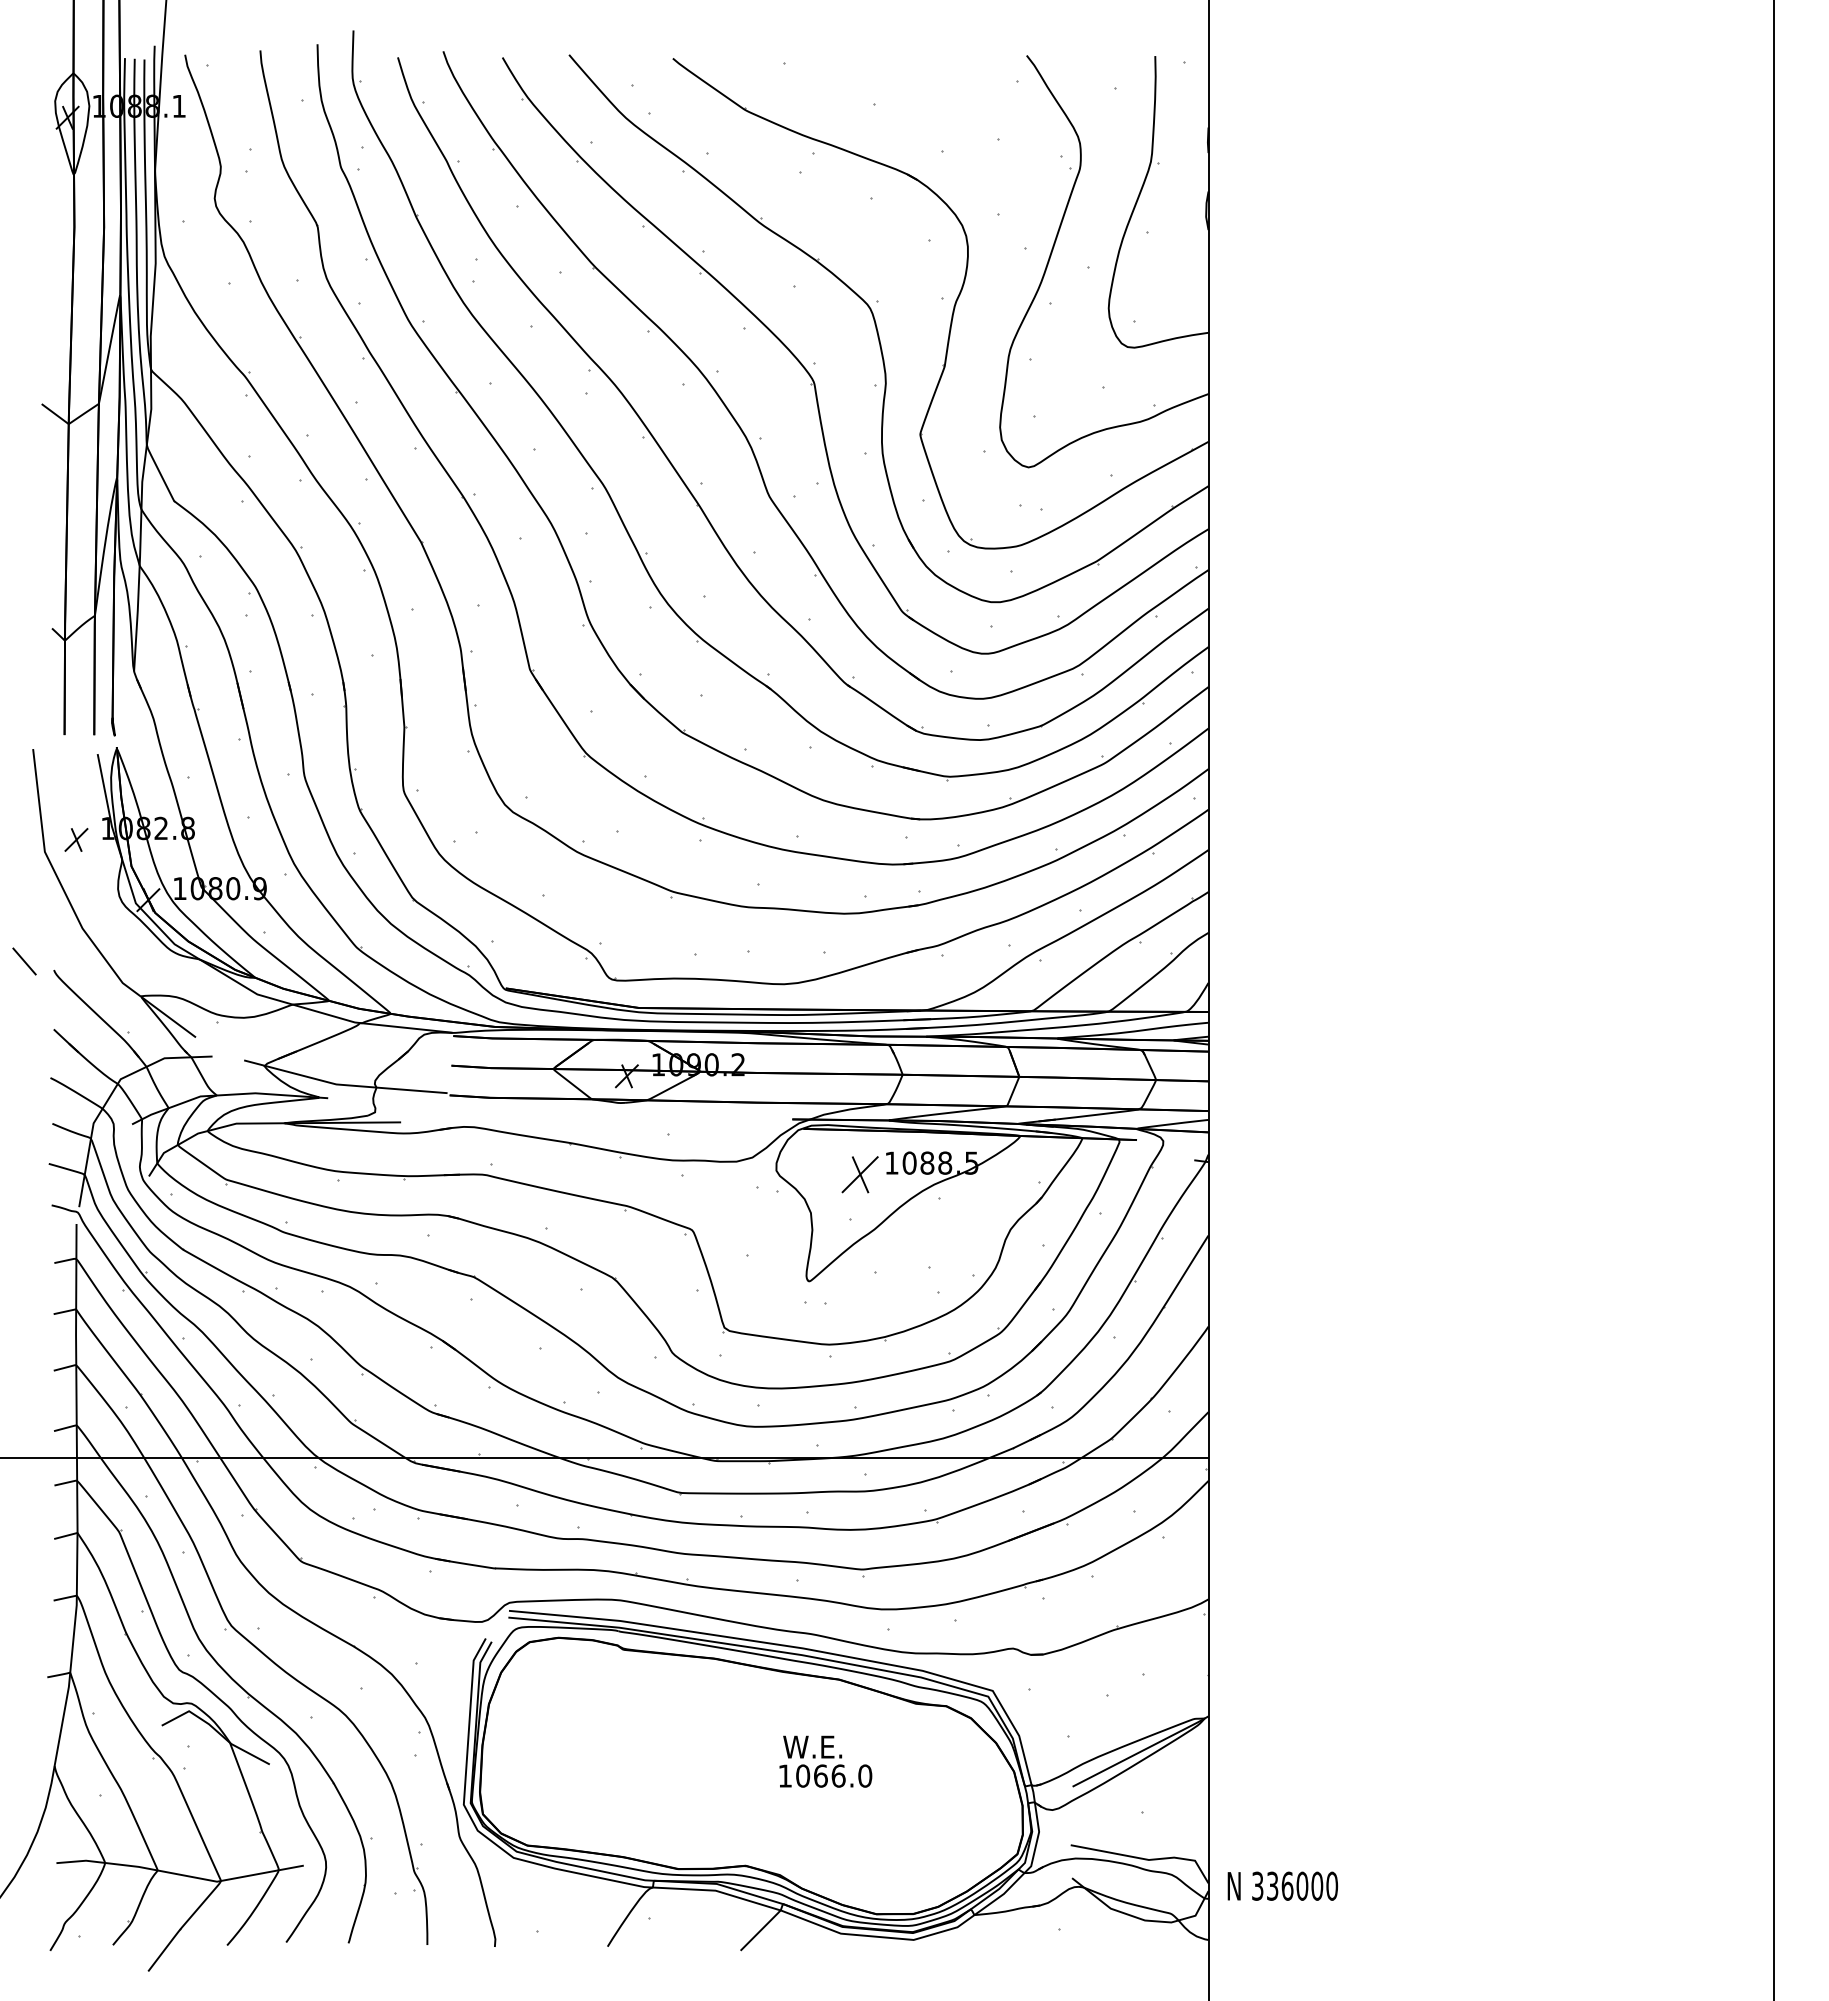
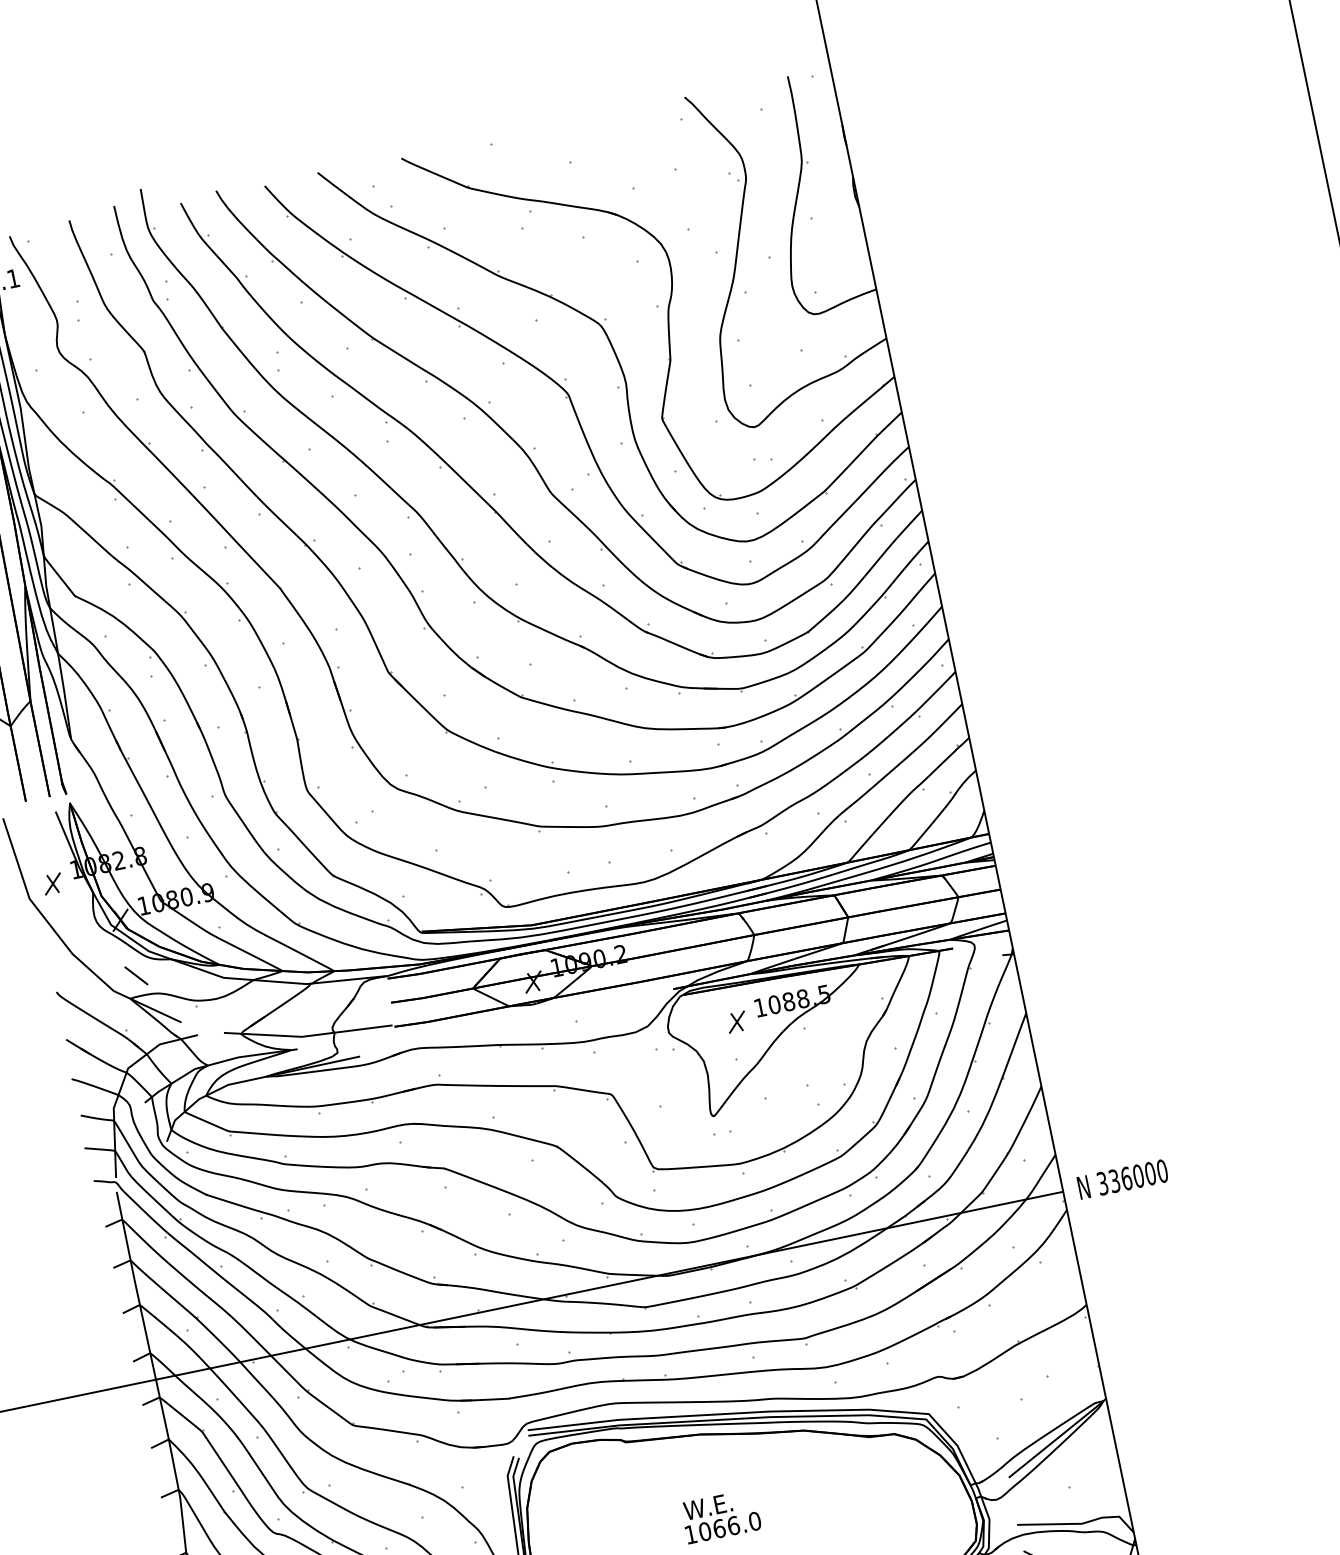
line: (24, 961) -> (136, 975), moved
part: (860, 1174) -> (737, 1022), size x0.62
text: (825, 1761) -> (720, 1516), moved
text: (1282, 1885) -> (1122, 1178), moved

